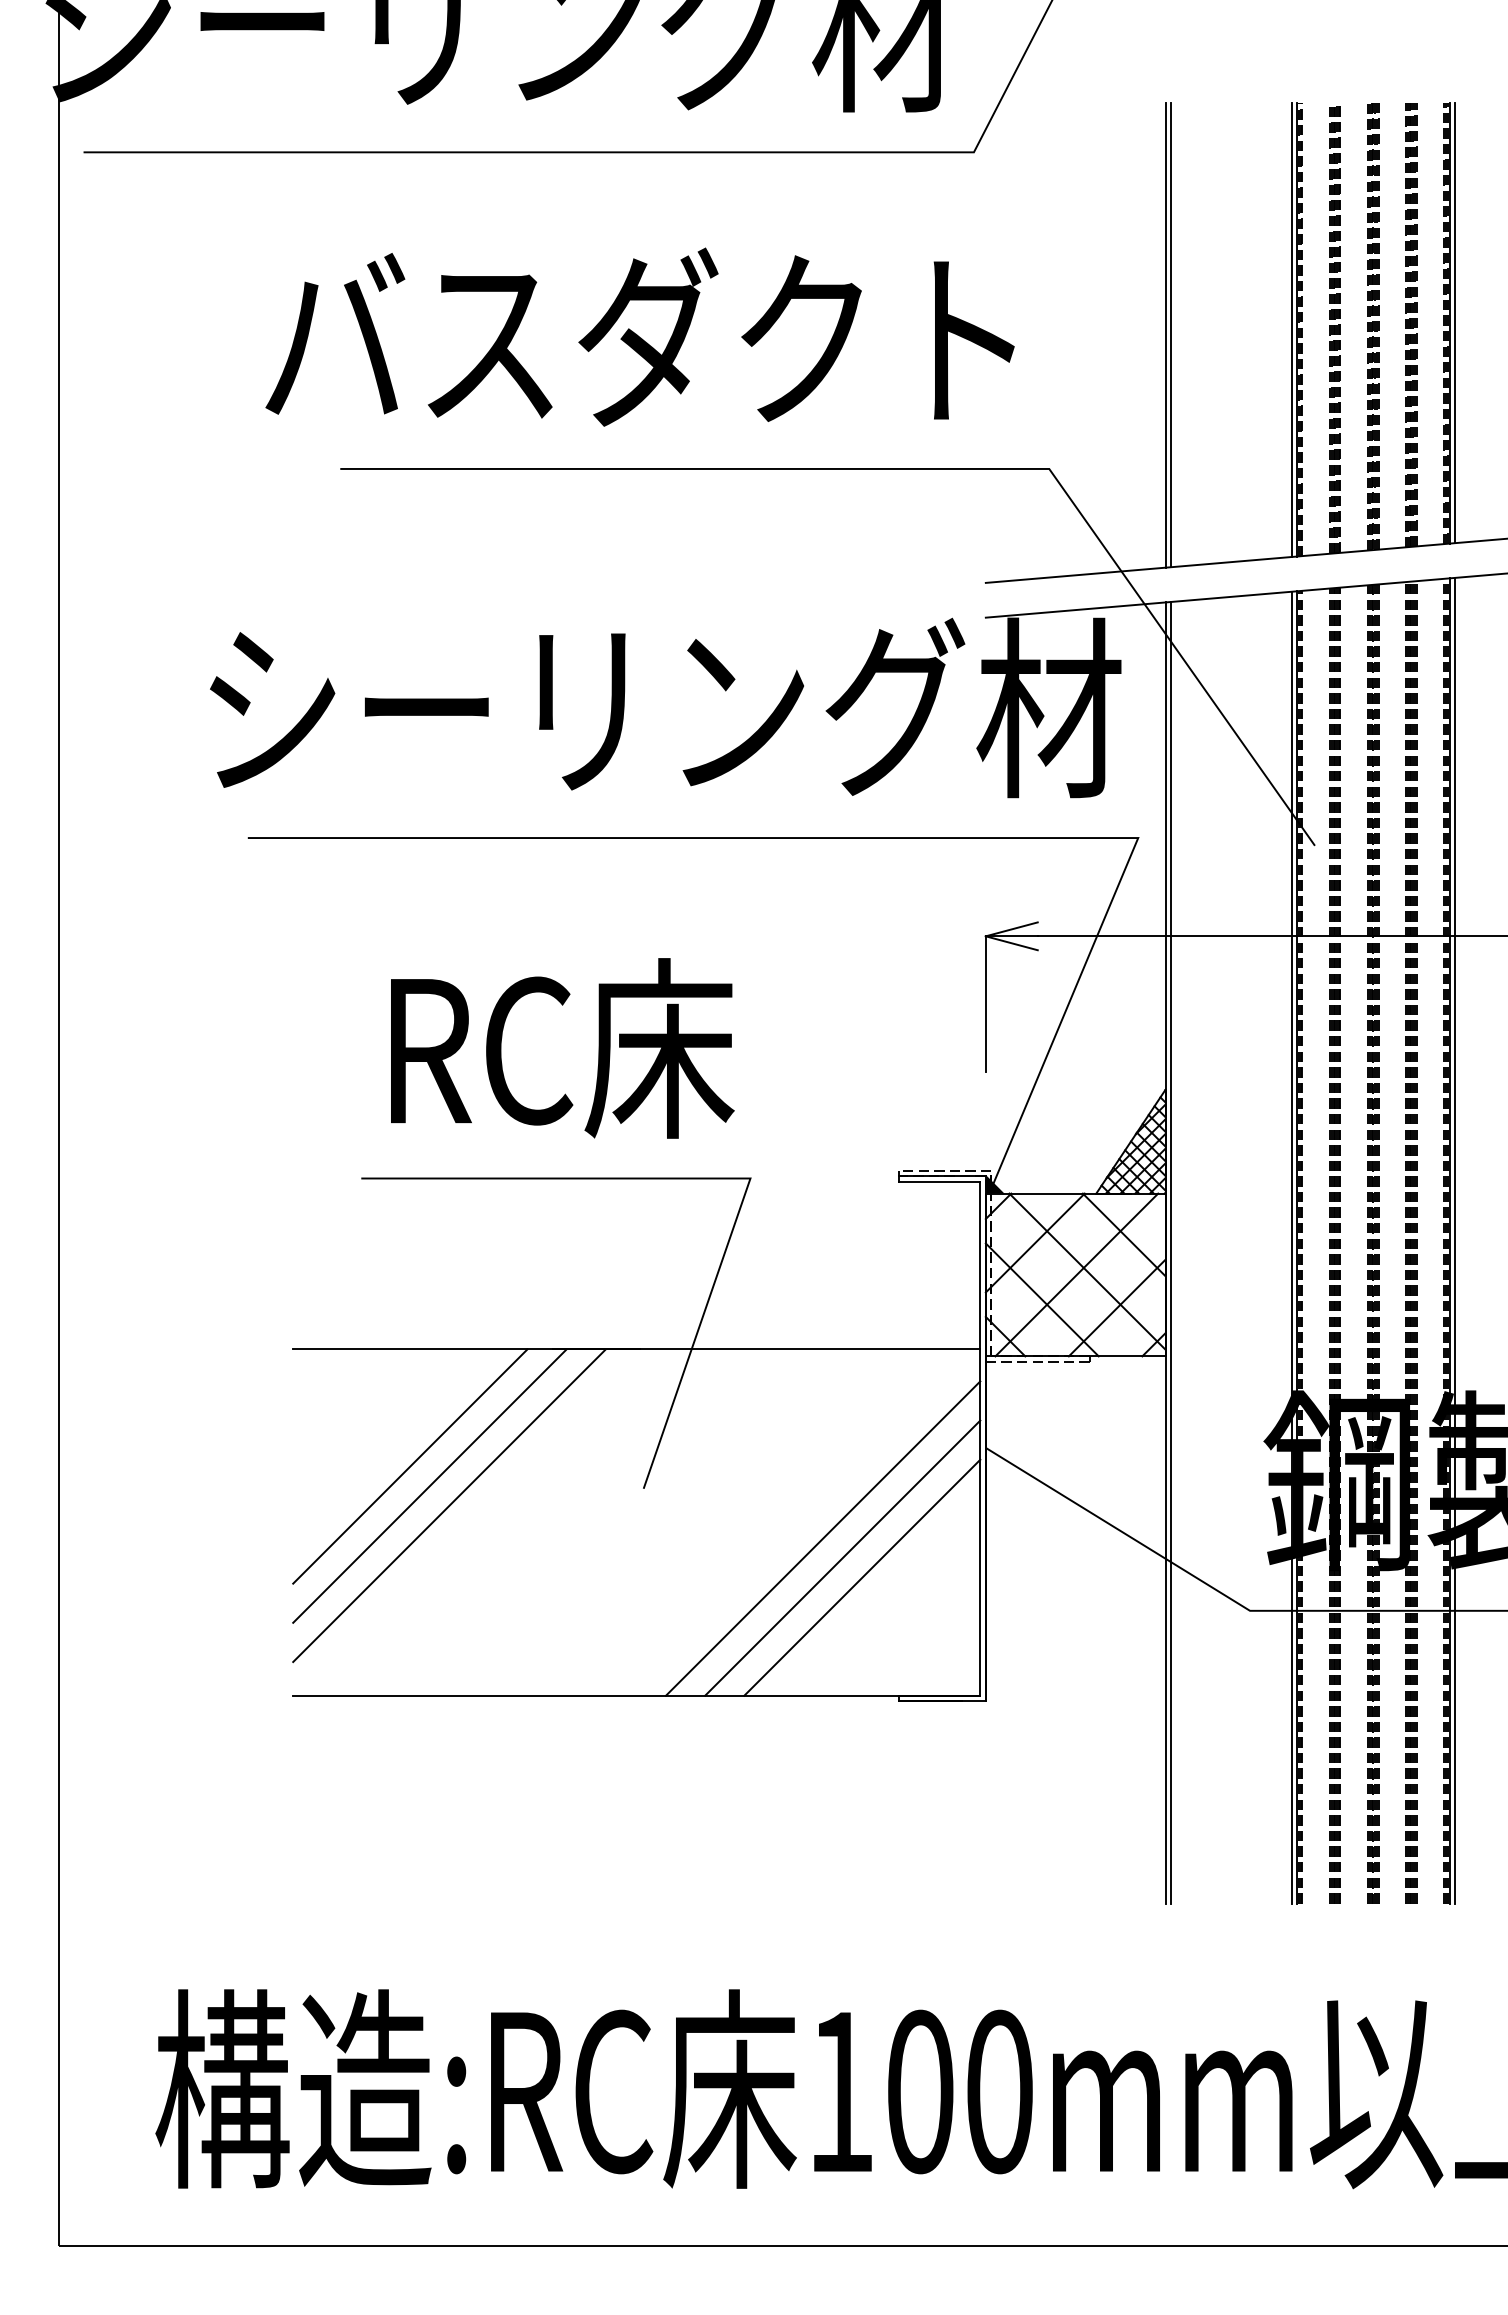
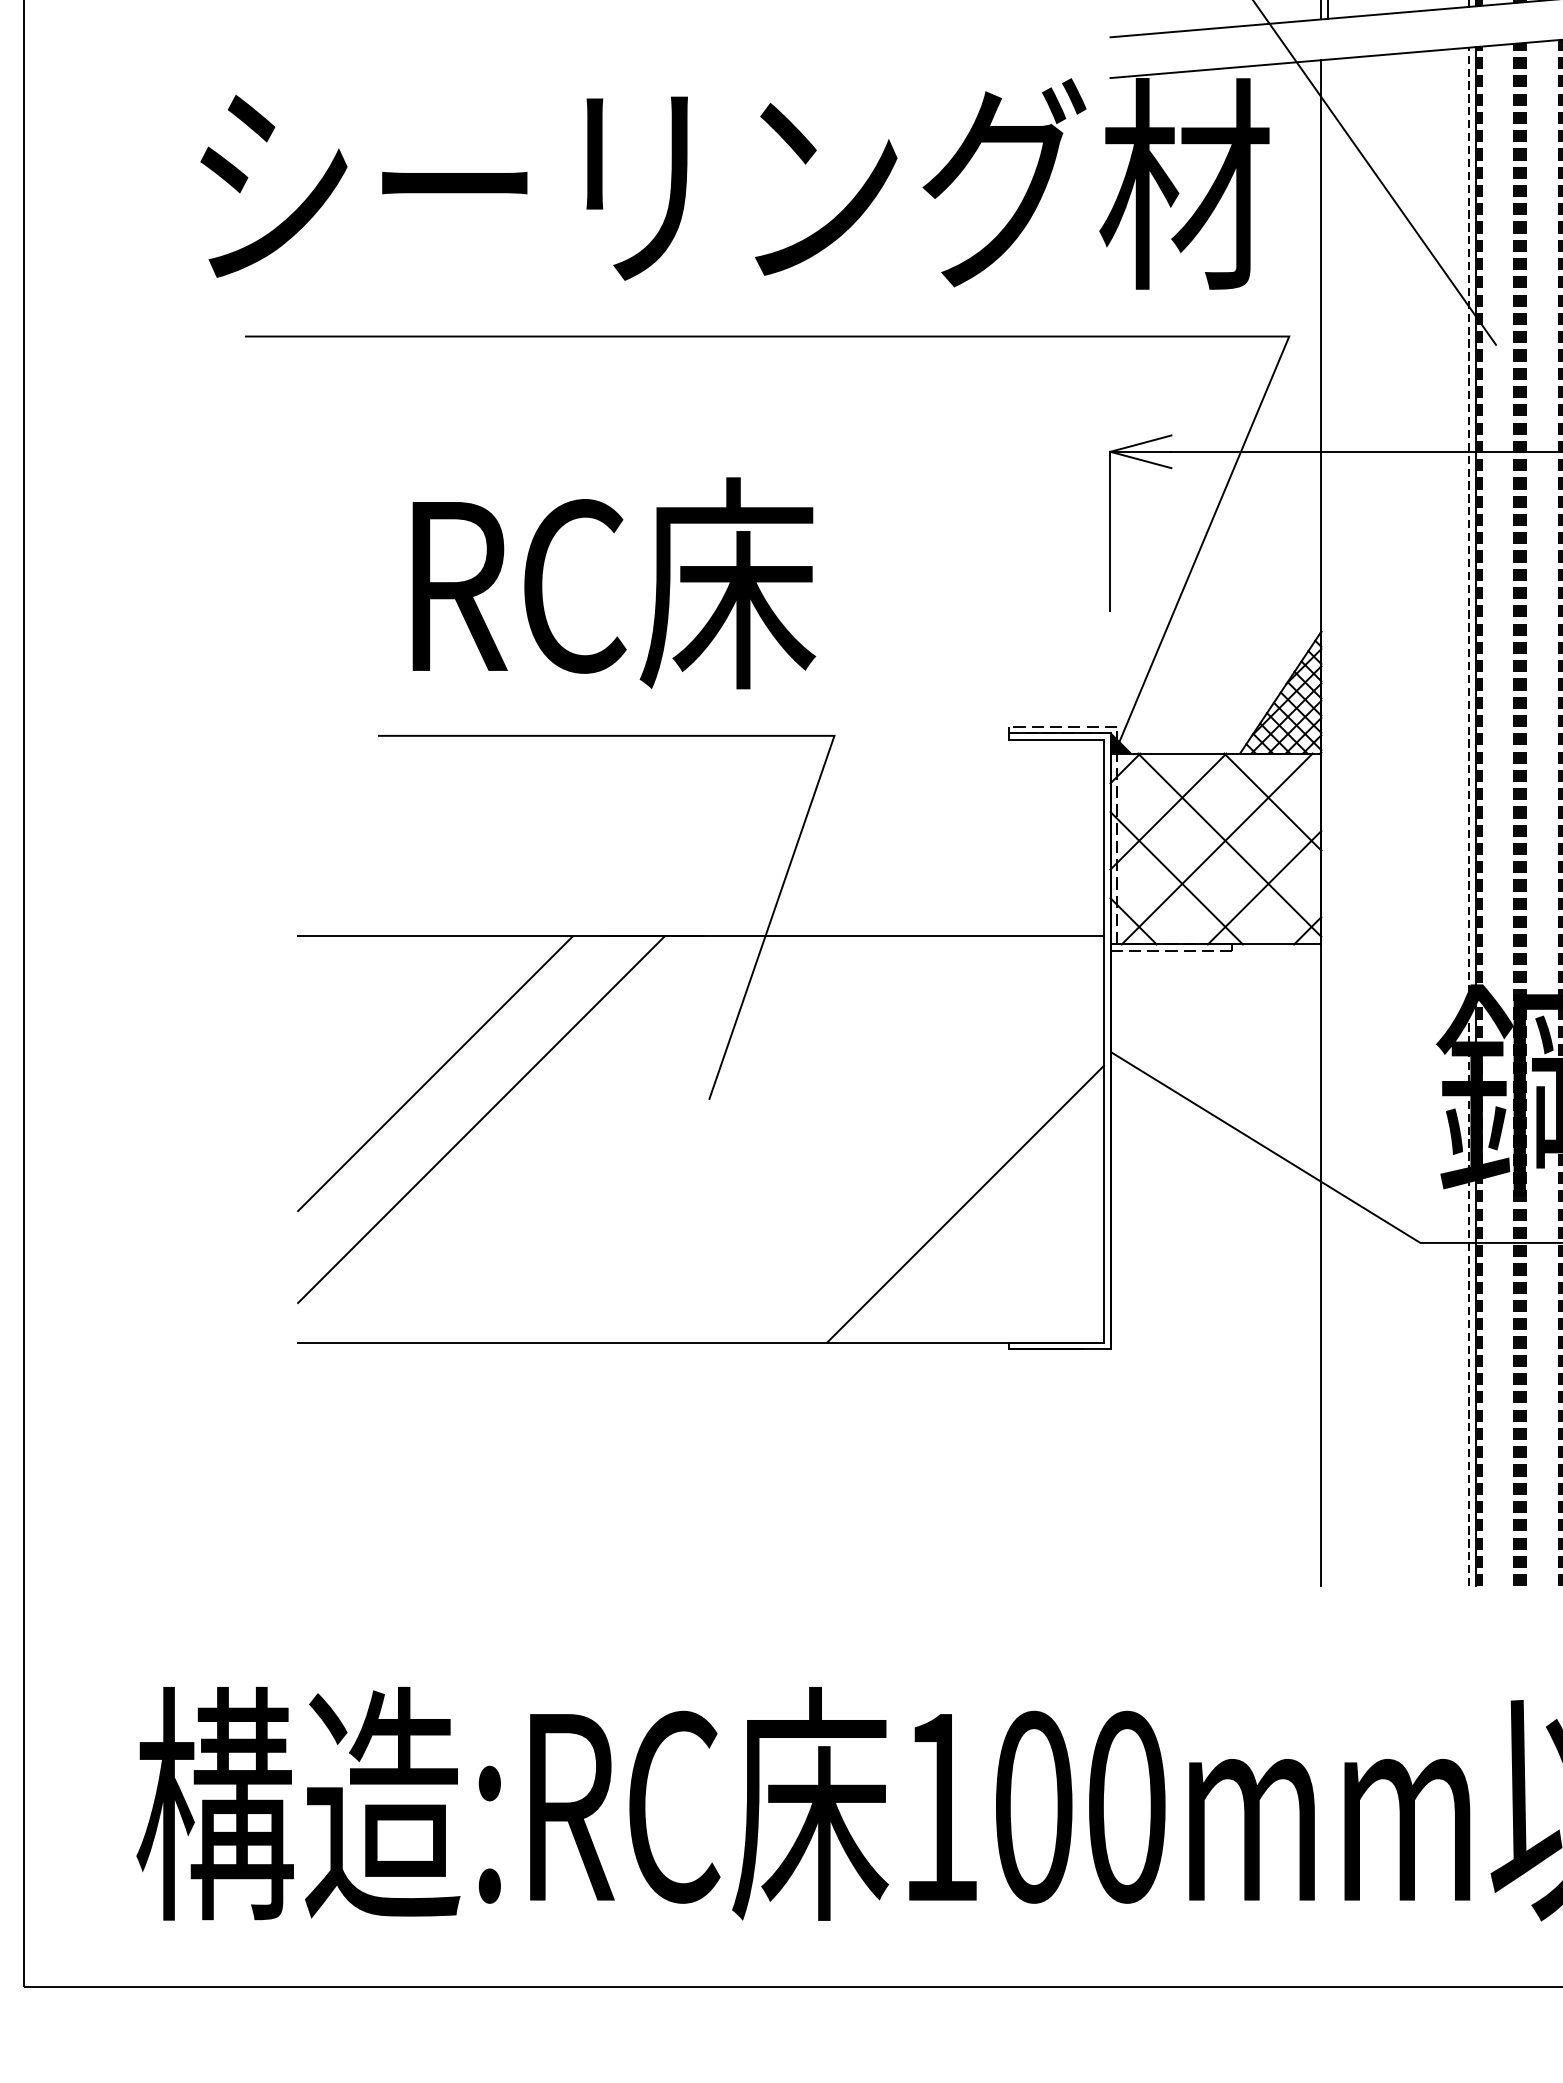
line: (1291, 1247) -> (1469, 816), solid -> dashed
line: (1171, 1252) -> (1328, 822), removed
line: (429, 1485) -> (457, 1095), removed
line: (822, 1538) -> (918, 1158), removed
line: (842, 1557) -> (942, 1180), removed

